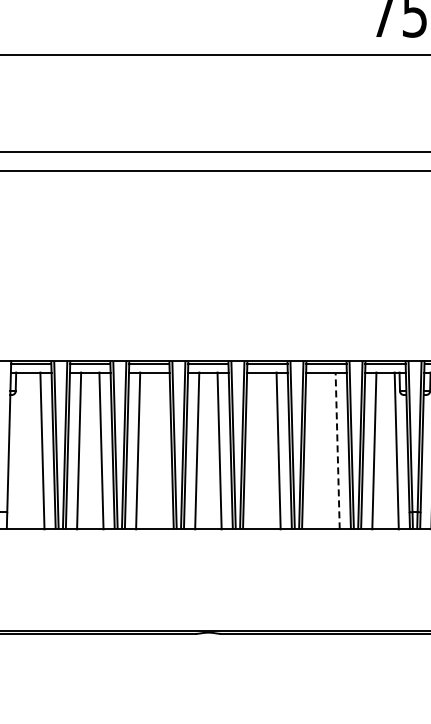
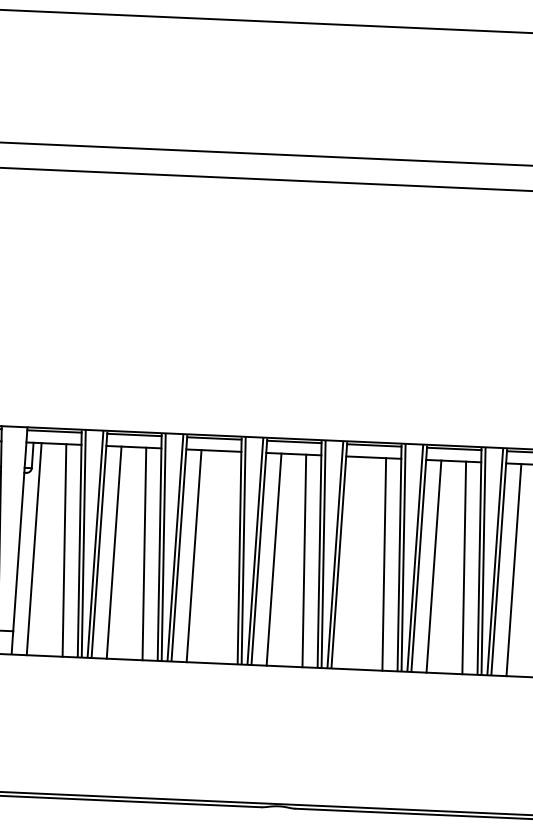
line: (20, 450) -> (34, 548), added
line: (315, 450) -> (434, 566), added
line: (337, 450) -> (464, 567), dashed -> solid

